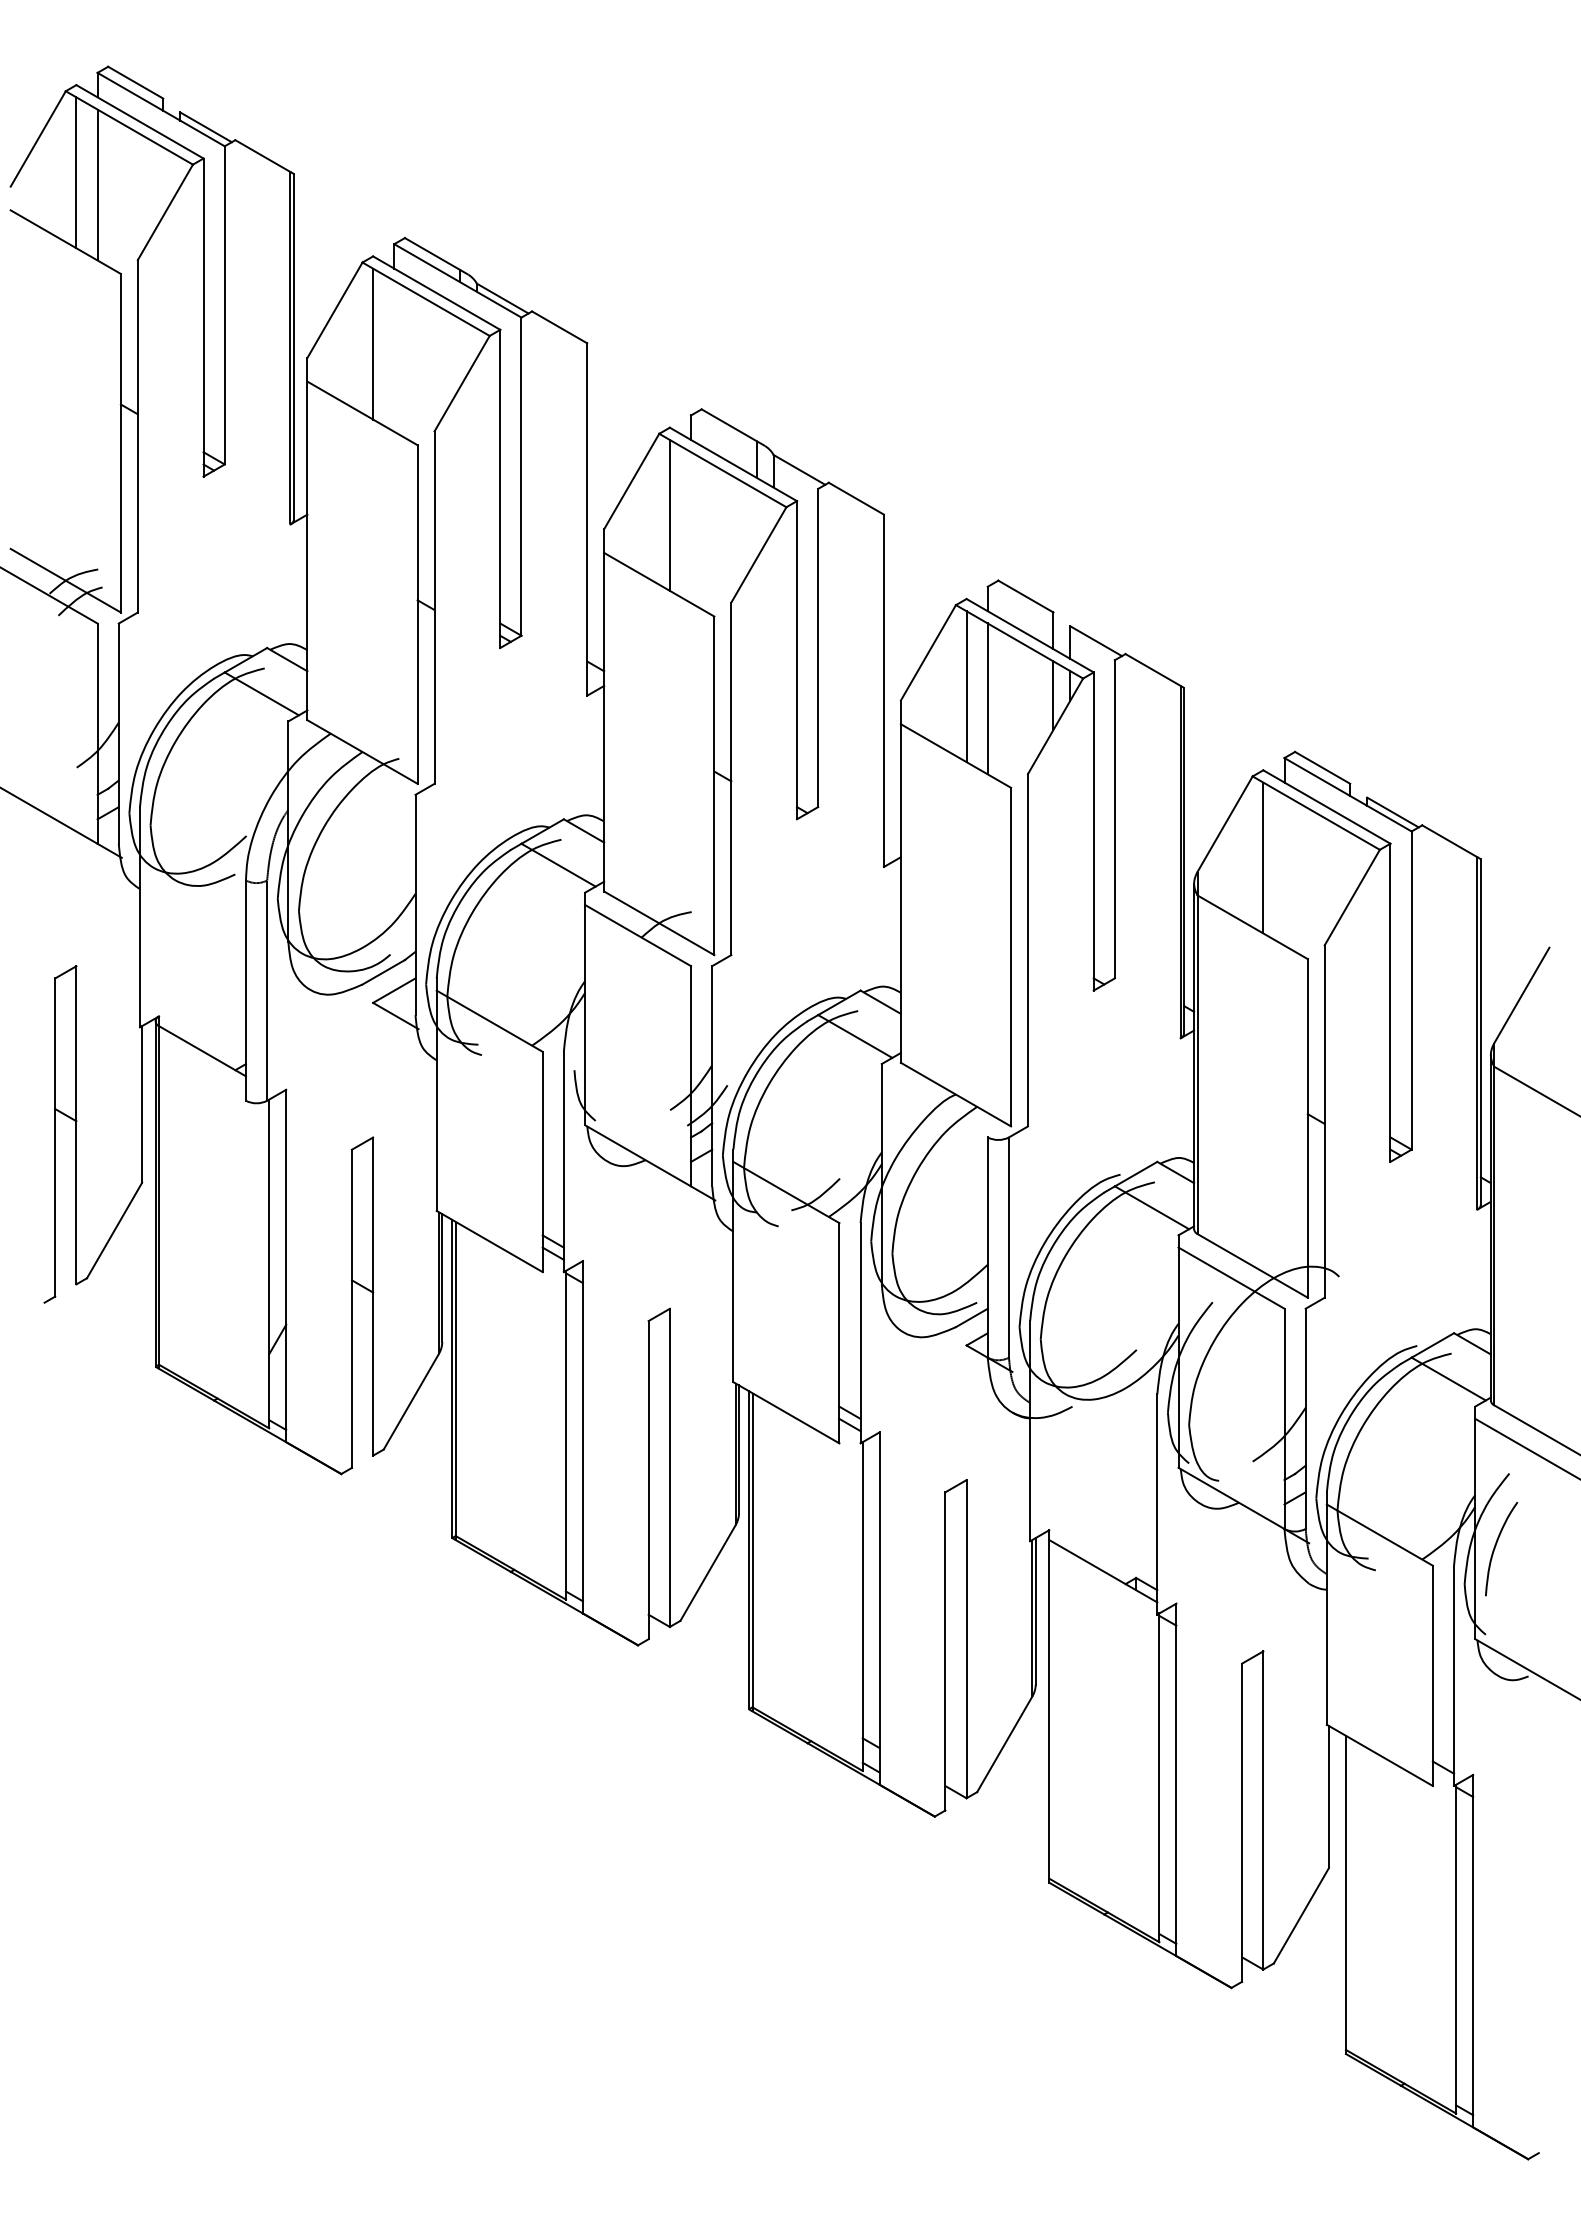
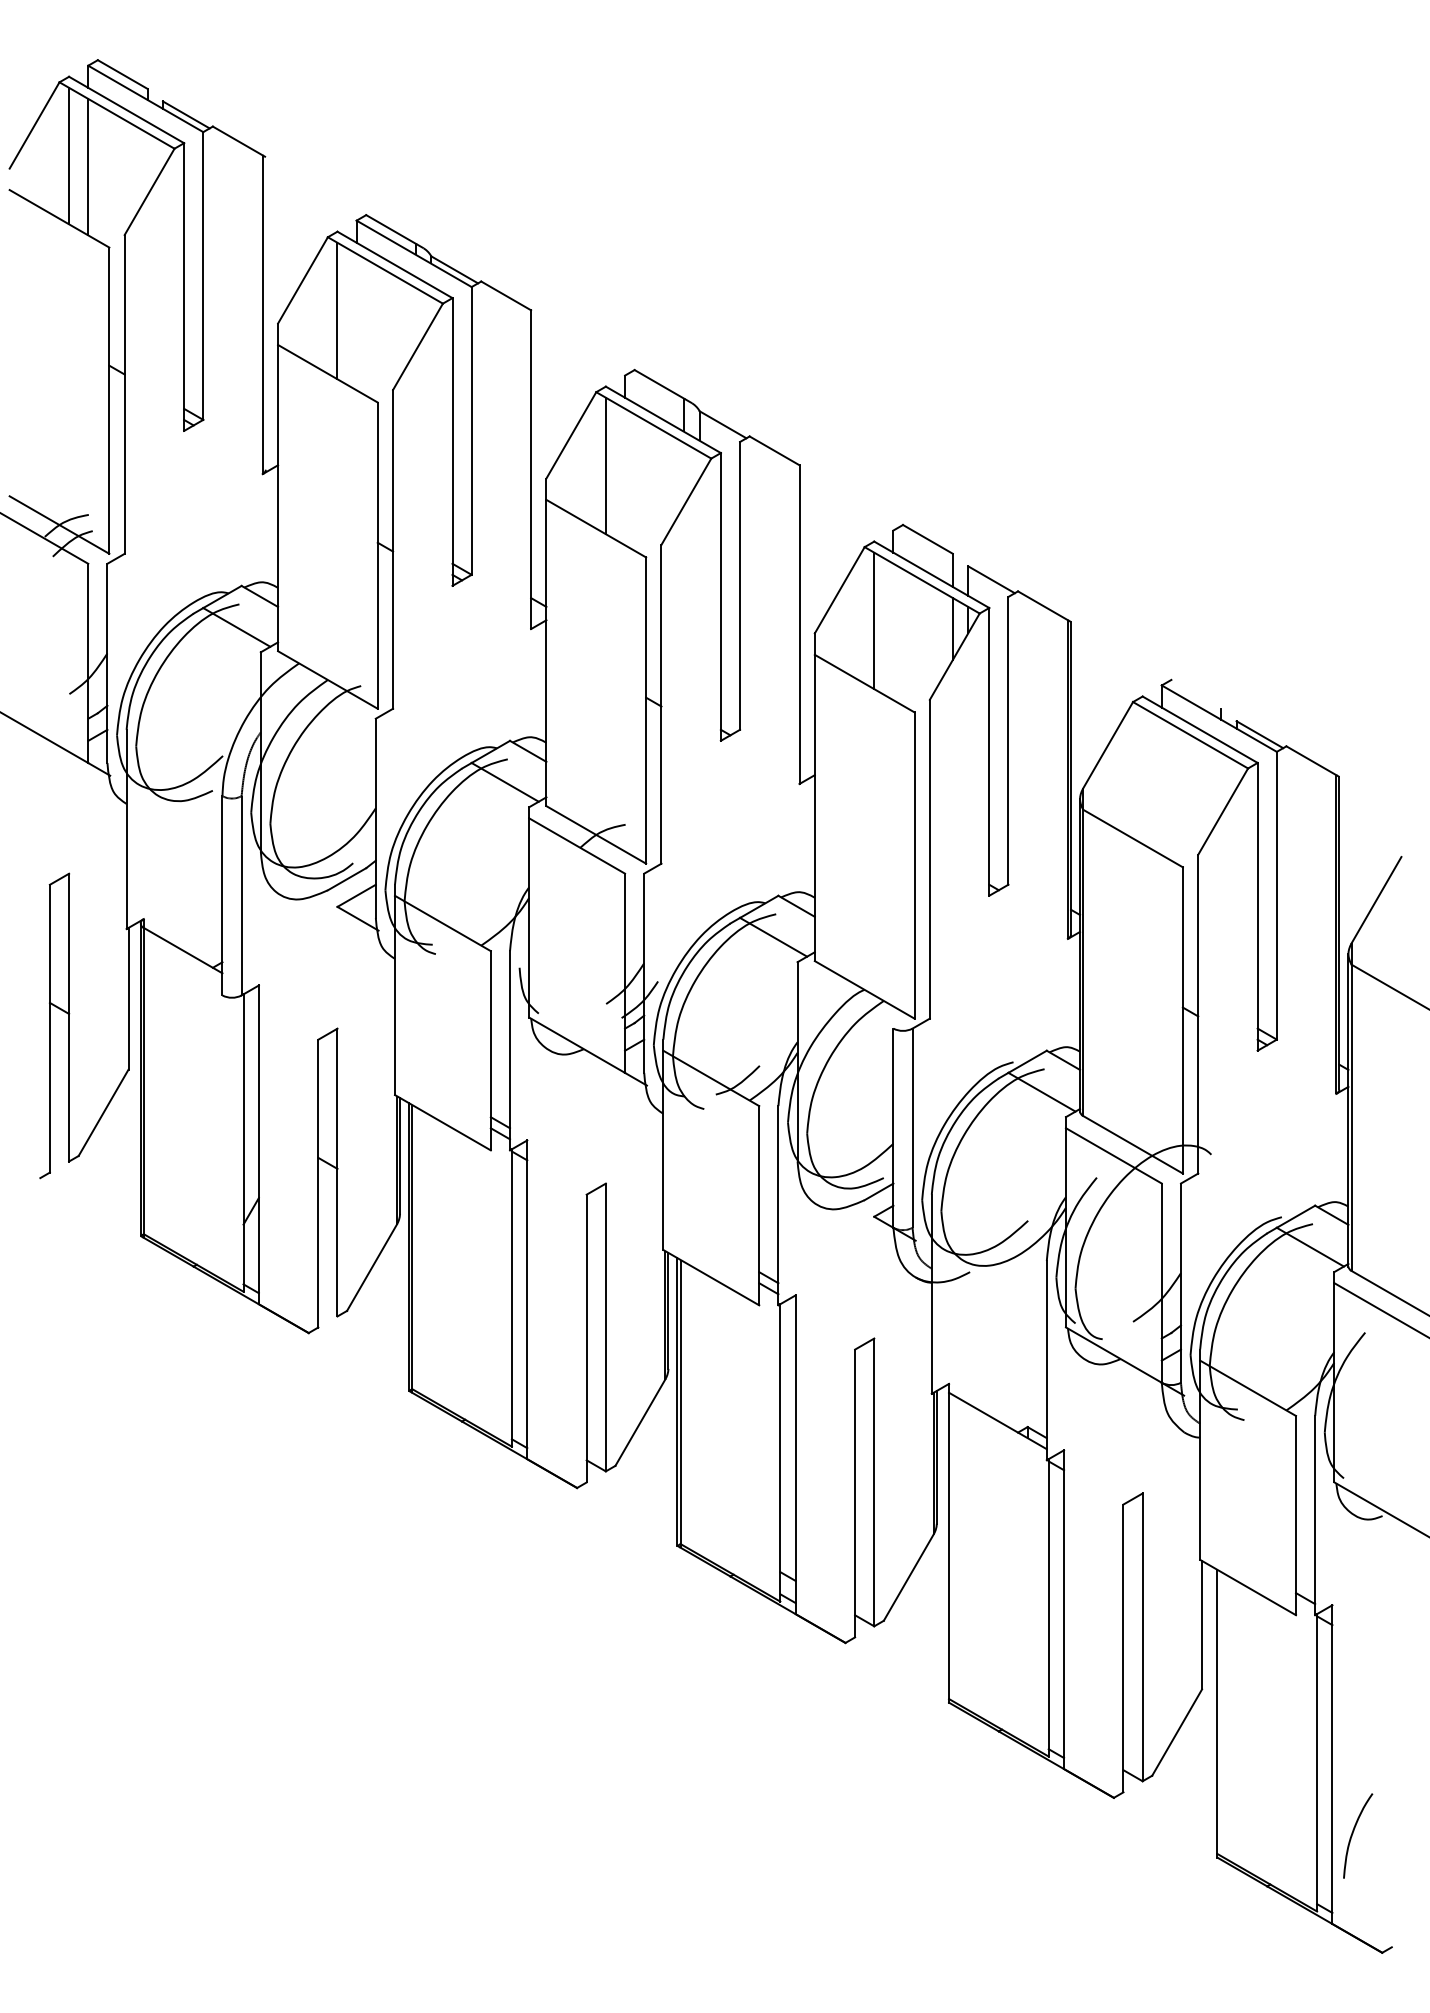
line: (293, 346) -> (265, 313), removed
line: (987, 698) -> (893, 631), removed
line: (1322, 767) -> (1196, 693), removed
line: (1263, 857) -> (1142, 775), removed
curve: (1496, 1546) -> (1353, 1833), moved

